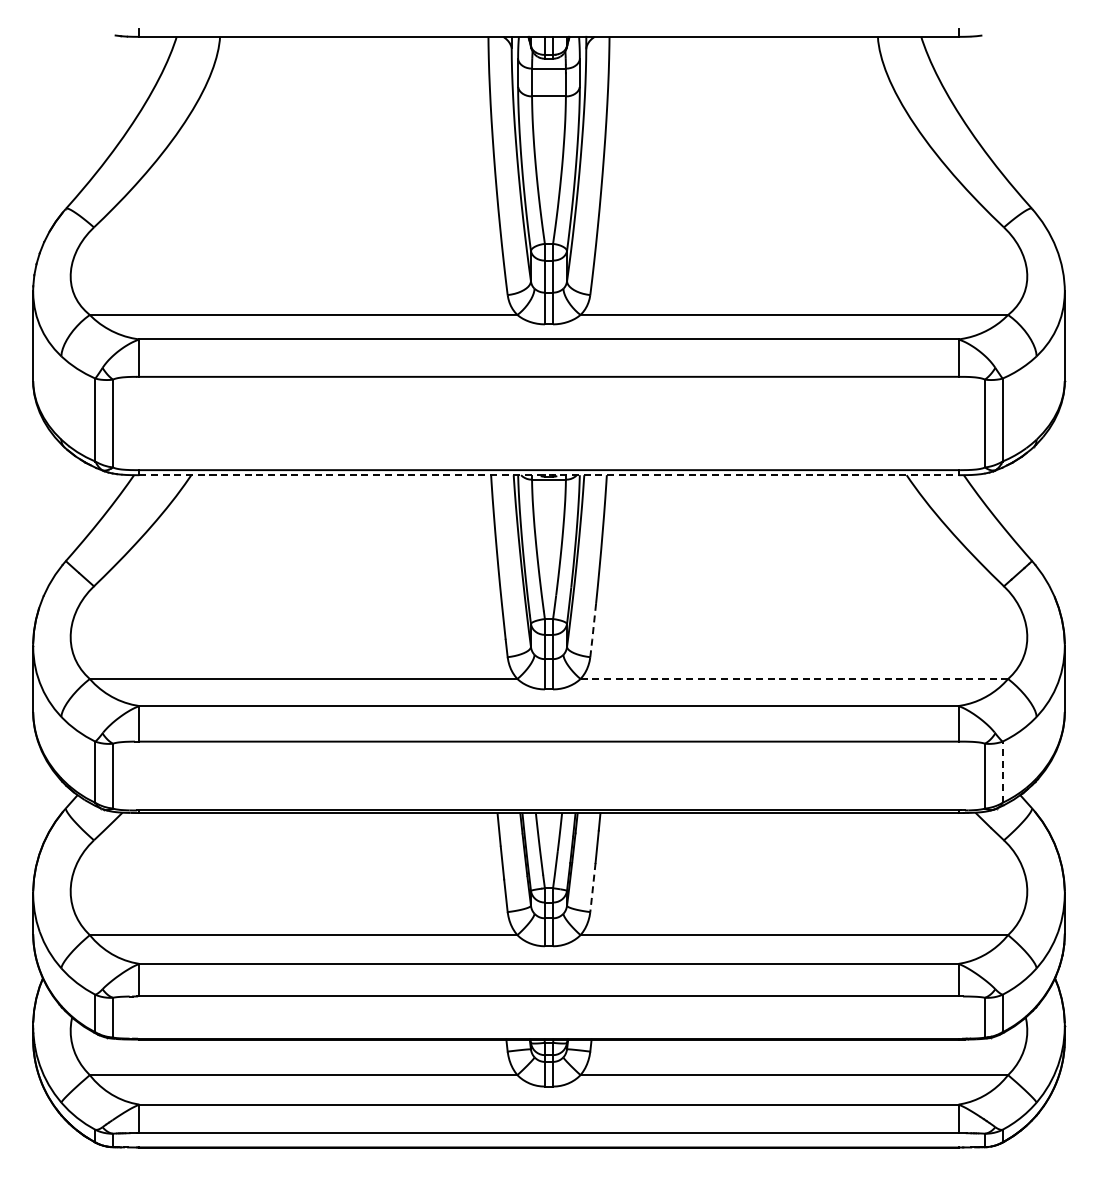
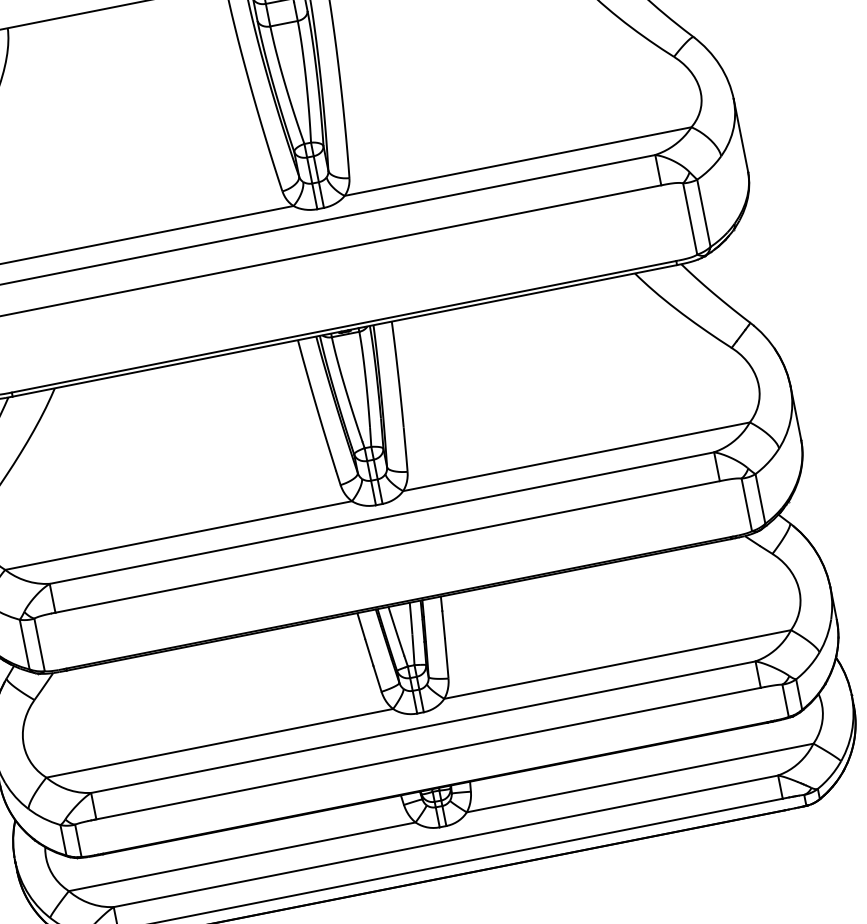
line: (548, 475) -> (344, 331), dashed -> solid
line: (593, 631) -> (406, 450), dashed -> solid
line: (794, 679) -> (576, 457), dashed -> solid
line: (1002, 772) -> (760, 499), dashed -> solid
line: (592, 888) -> (446, 659), dashed -> solid

